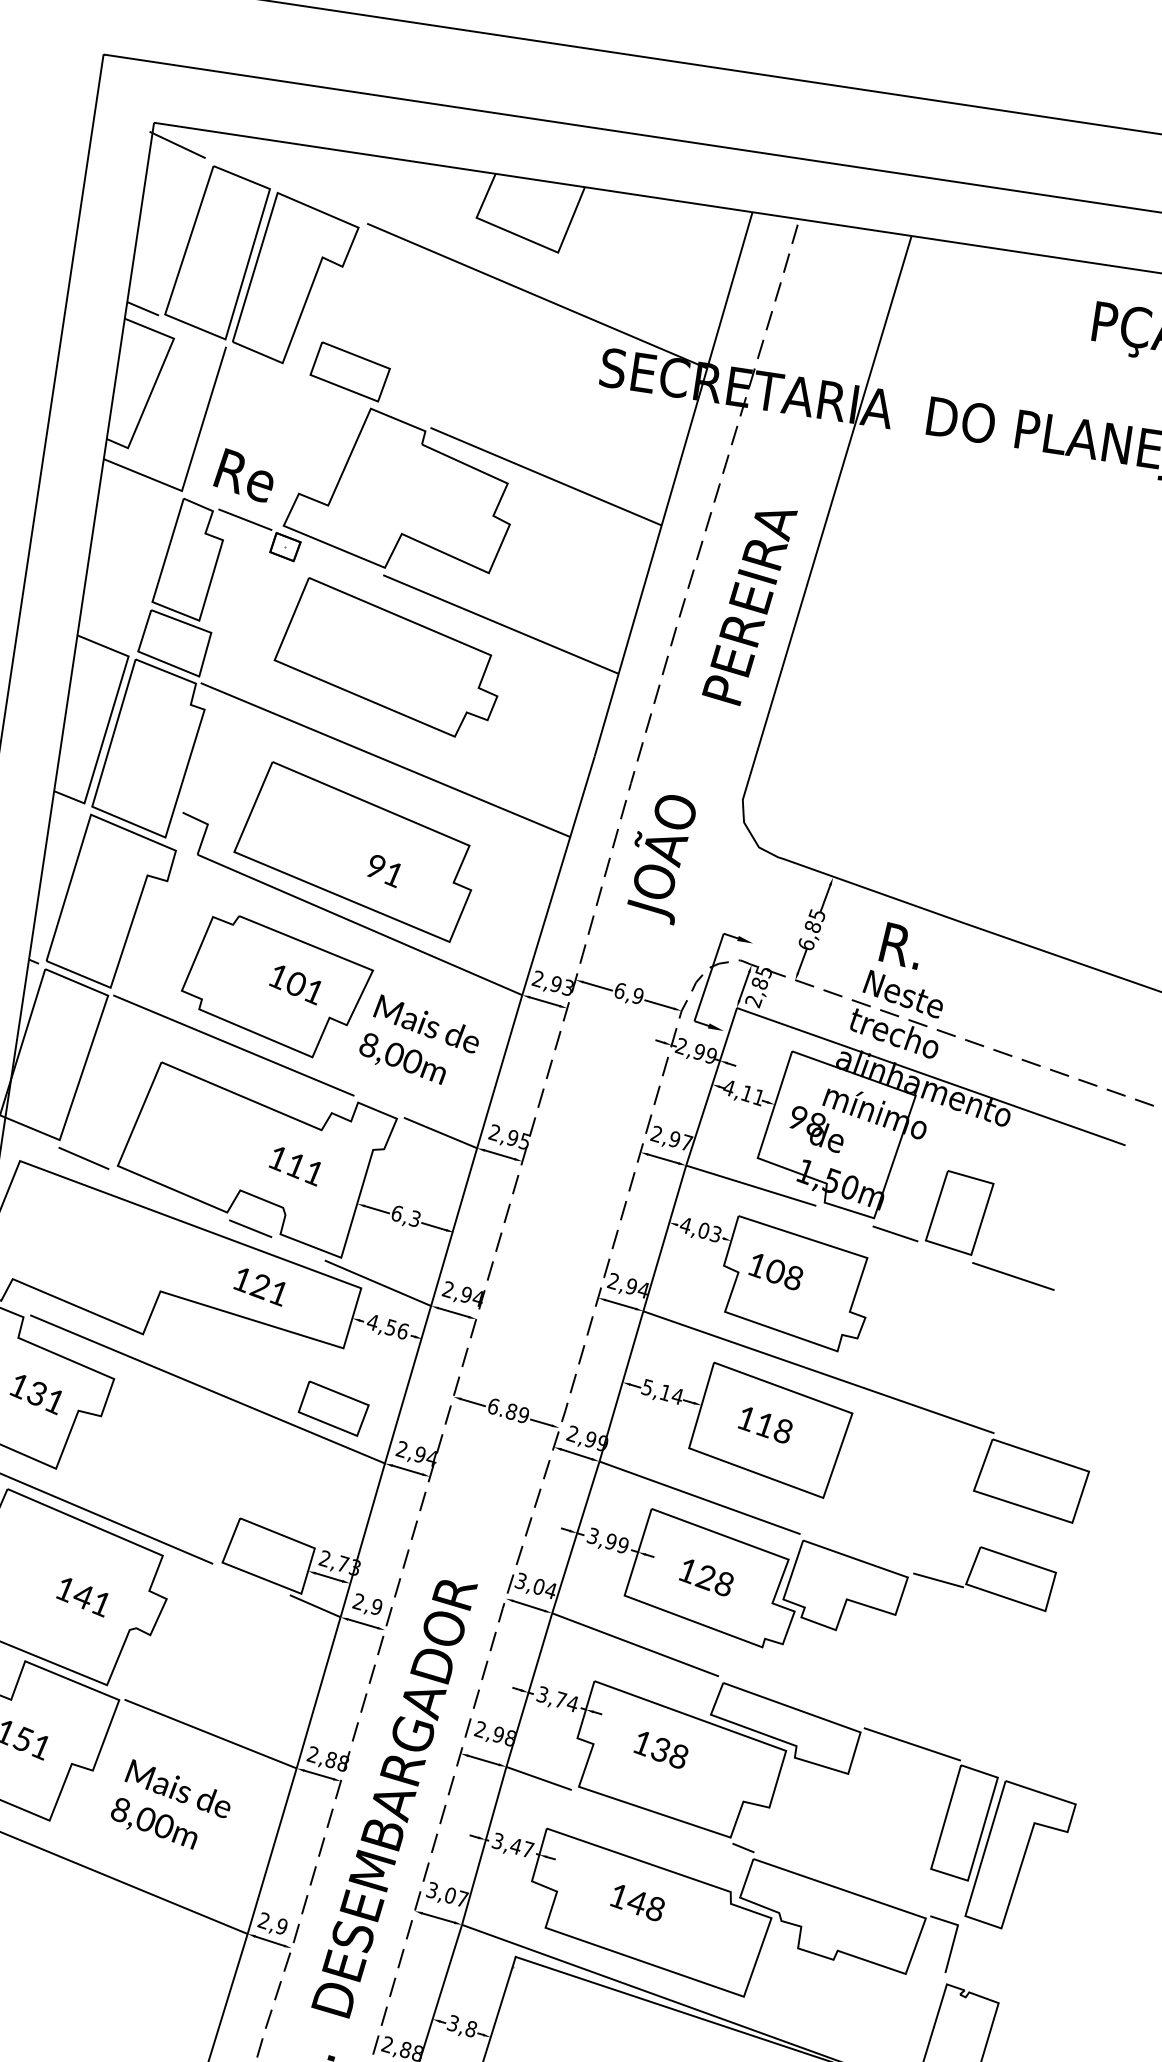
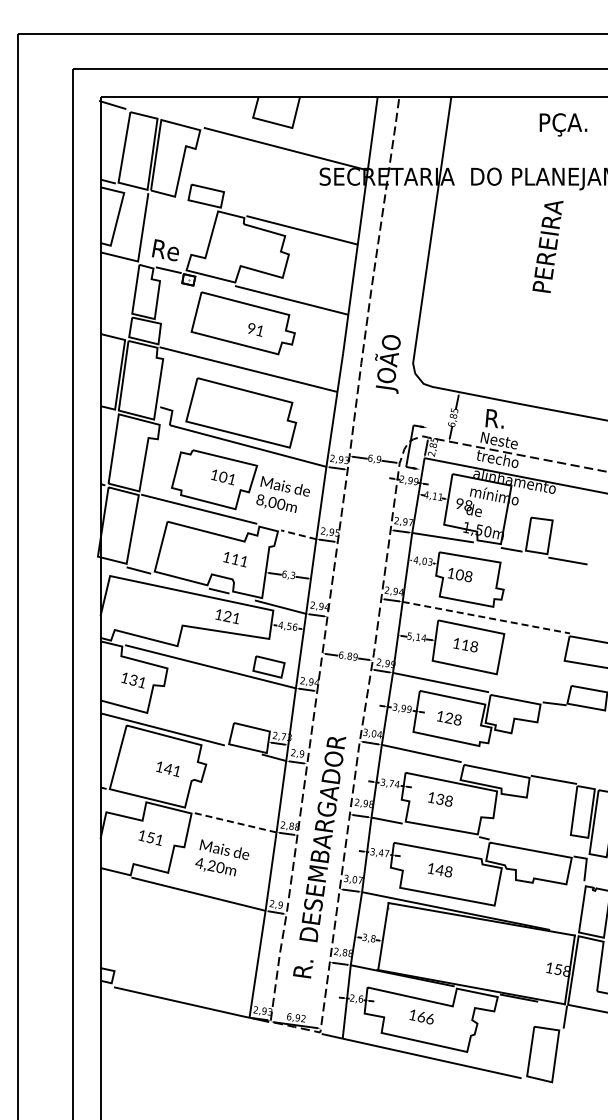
text: (748, 606) -> (547, 247), moved
text: (659, 858) -> (387, 364), moved
text: (384, 870) -> (255, 329), moved
line: (440, 1132) -> (298, 534), solid -> dashed
line: (819, 1372) -> (486, 617), solid -> dashed
line: (209, 1733) -> (234, 822), solid -> dashed
text: (132, 1814) -> (205, 864), 8,00m -> 4,20m

